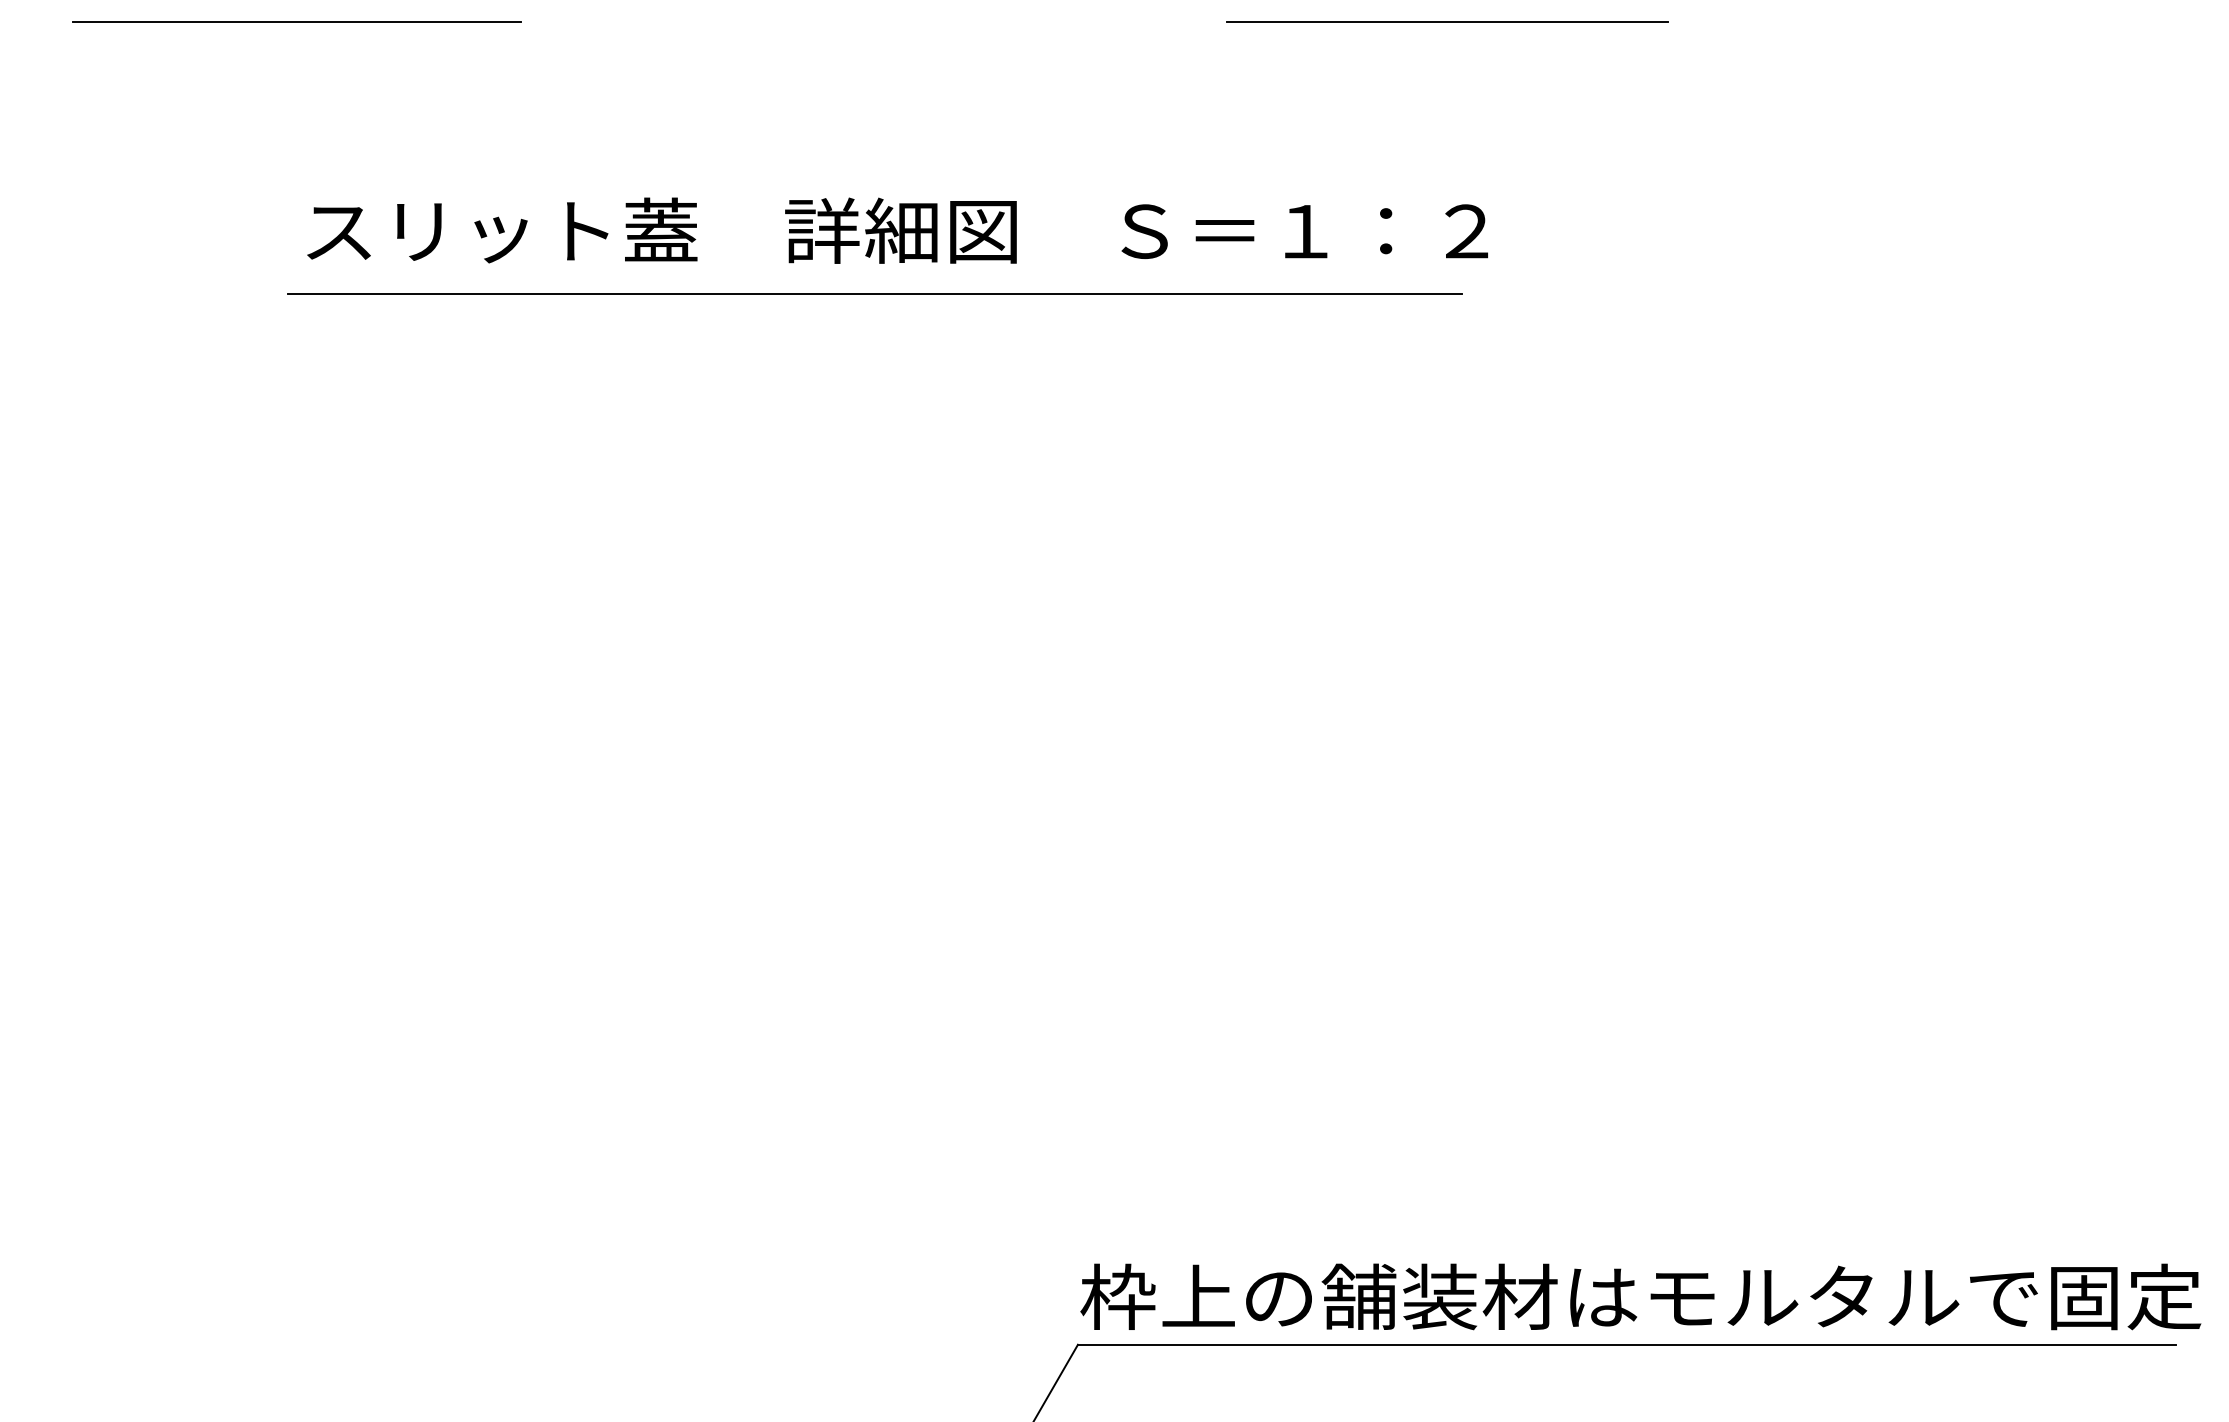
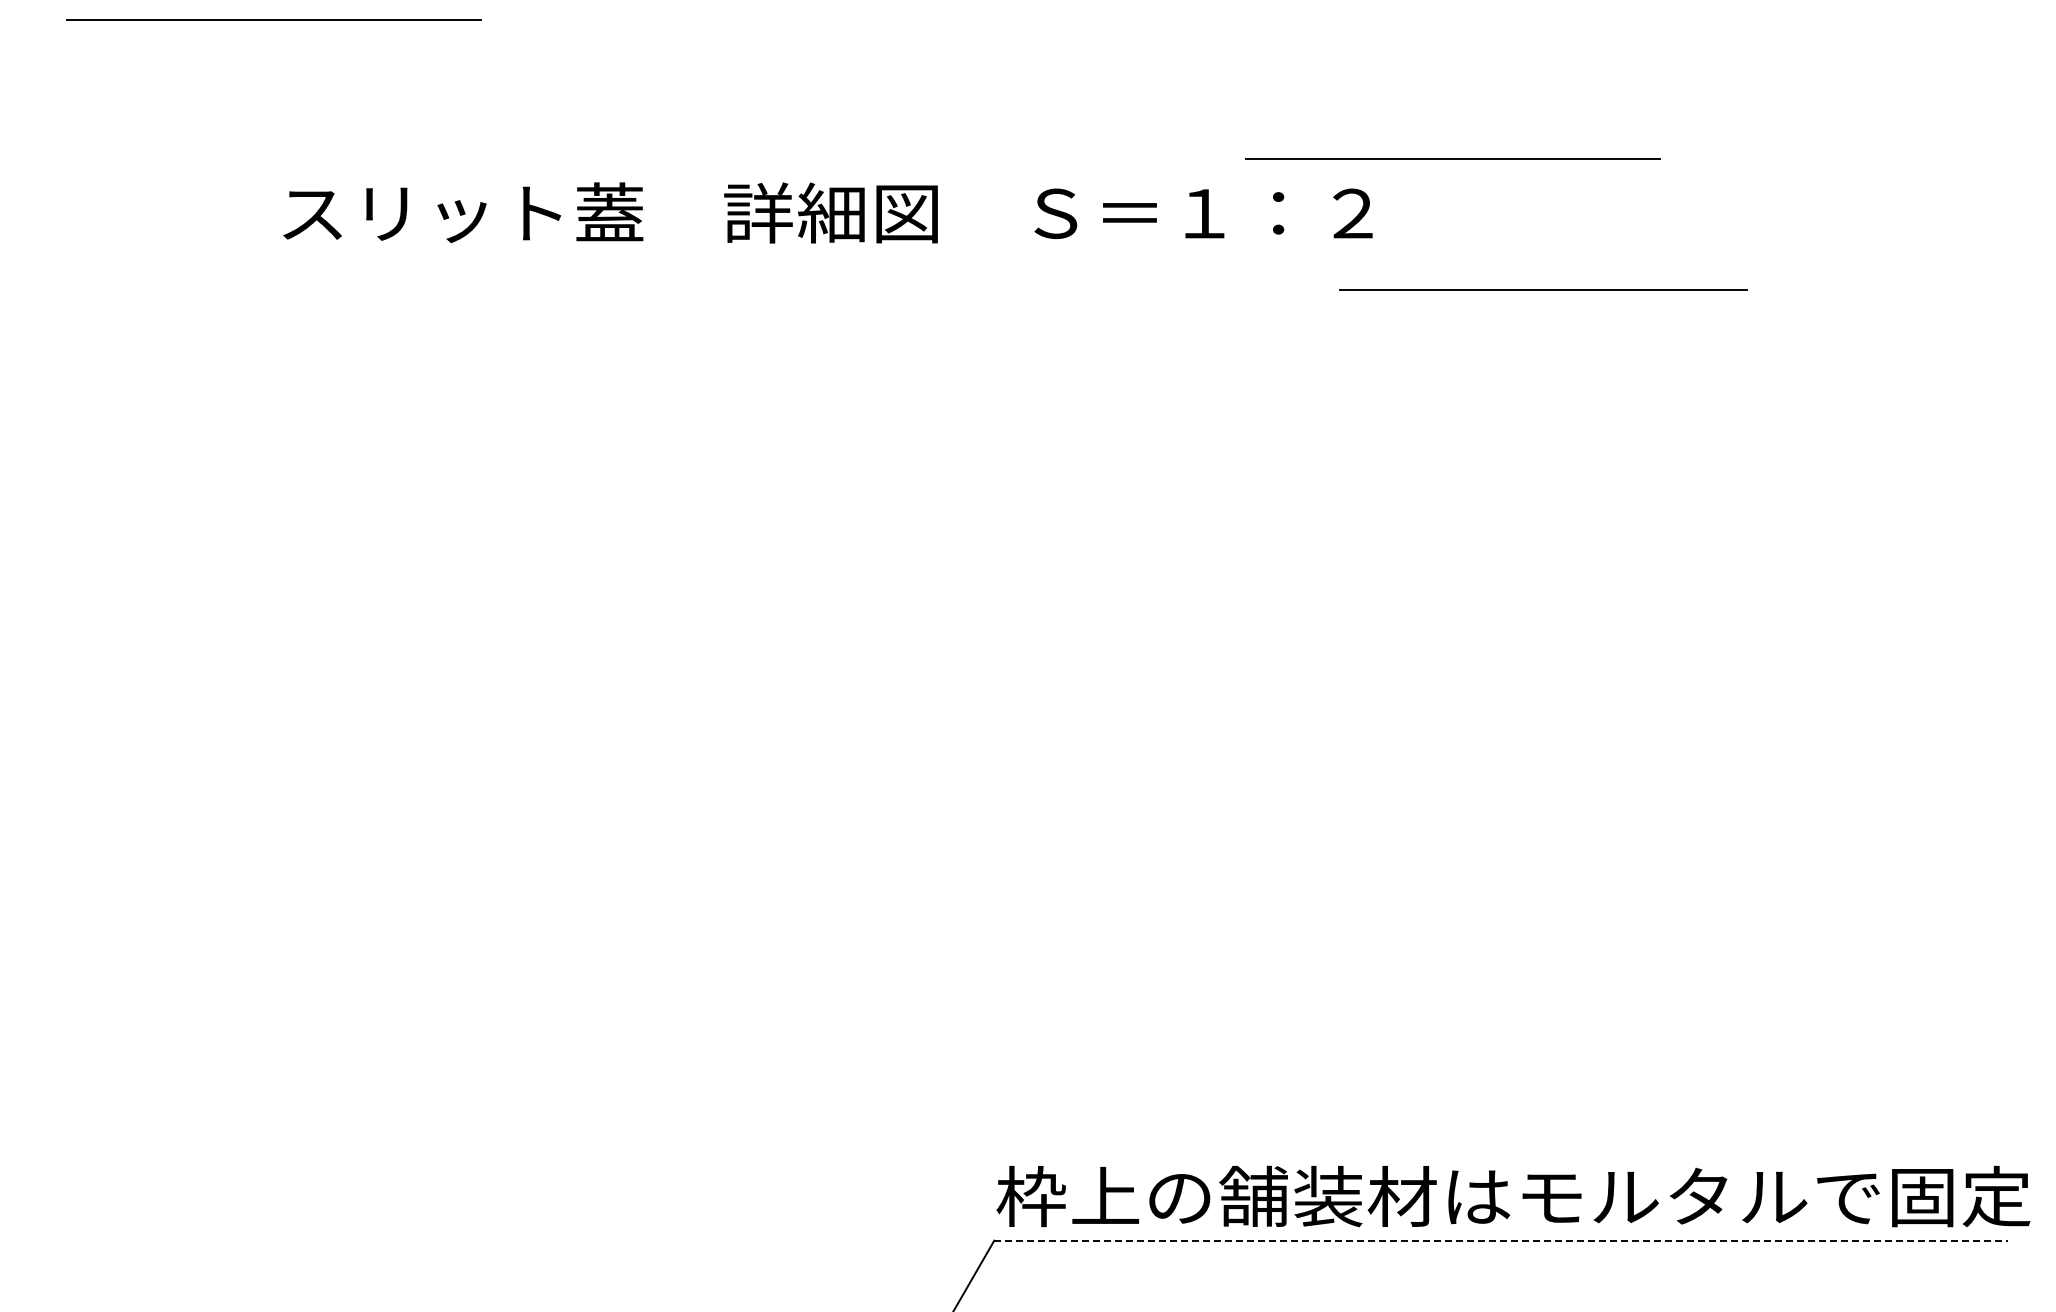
line: (1447, 21) -> (1543, 289), moved
line: (1574, 171) -> (1452, 158), added
line: (874, 294) -> (806, 271), removed
line: (1626, 1344) -> (1500, 1240), solid -> dashed

